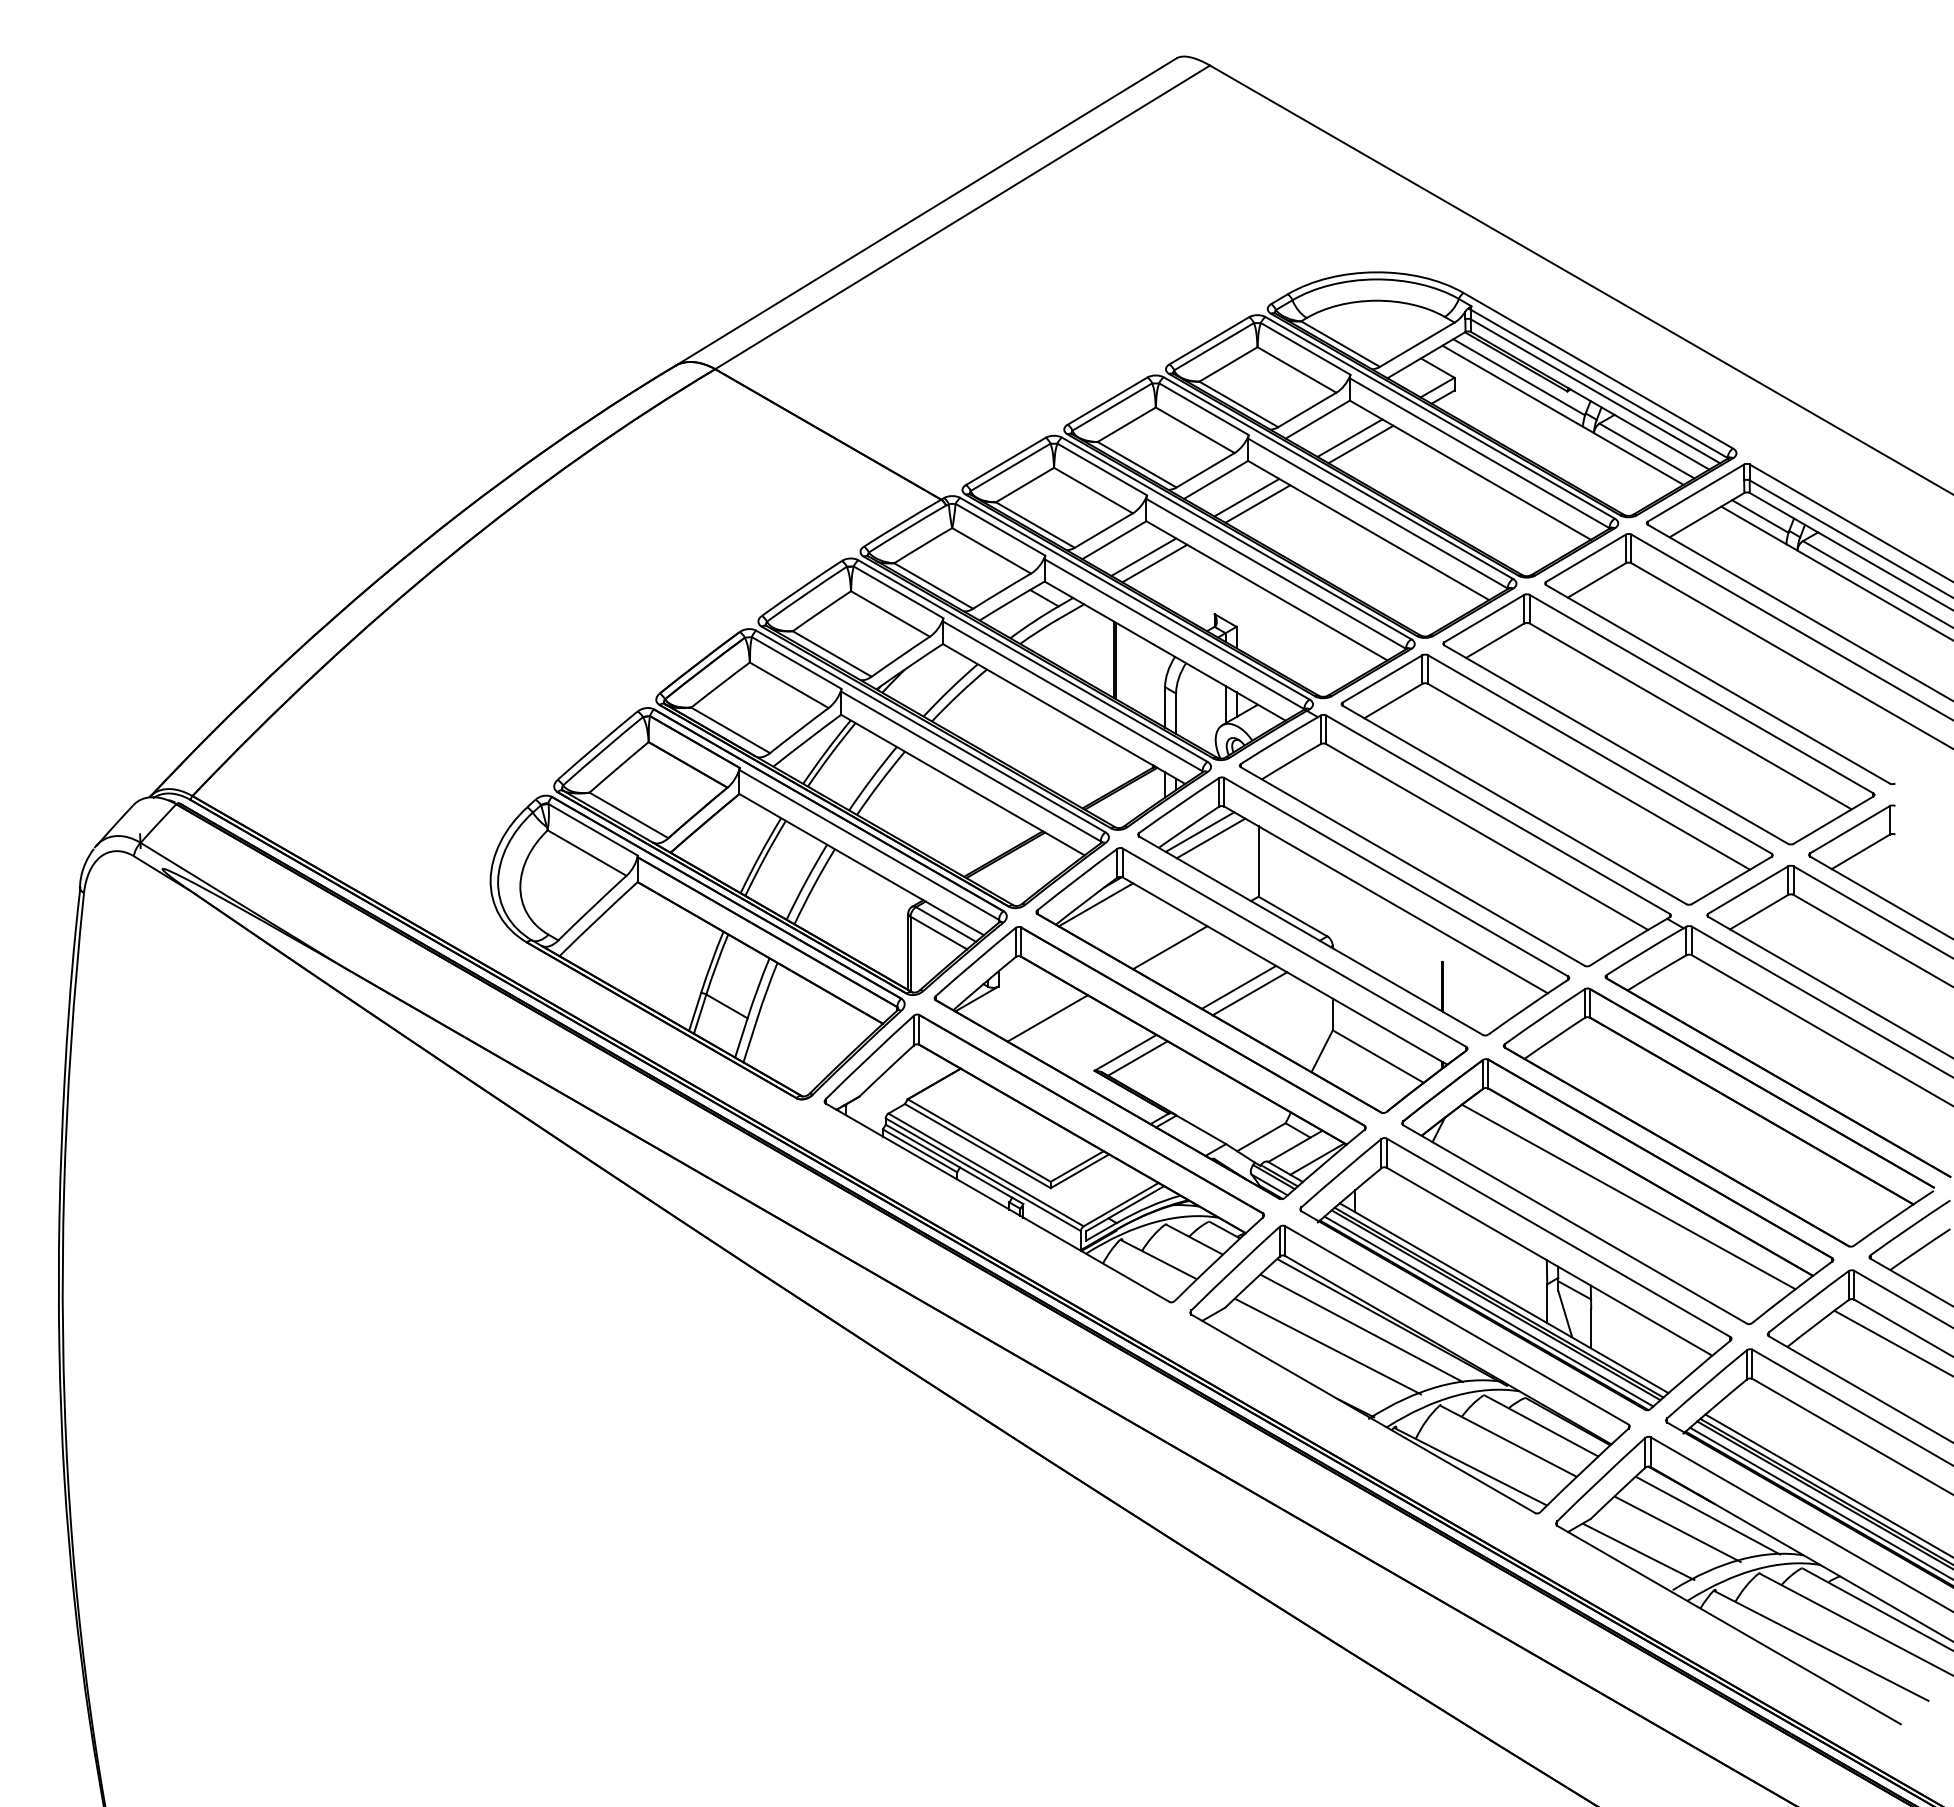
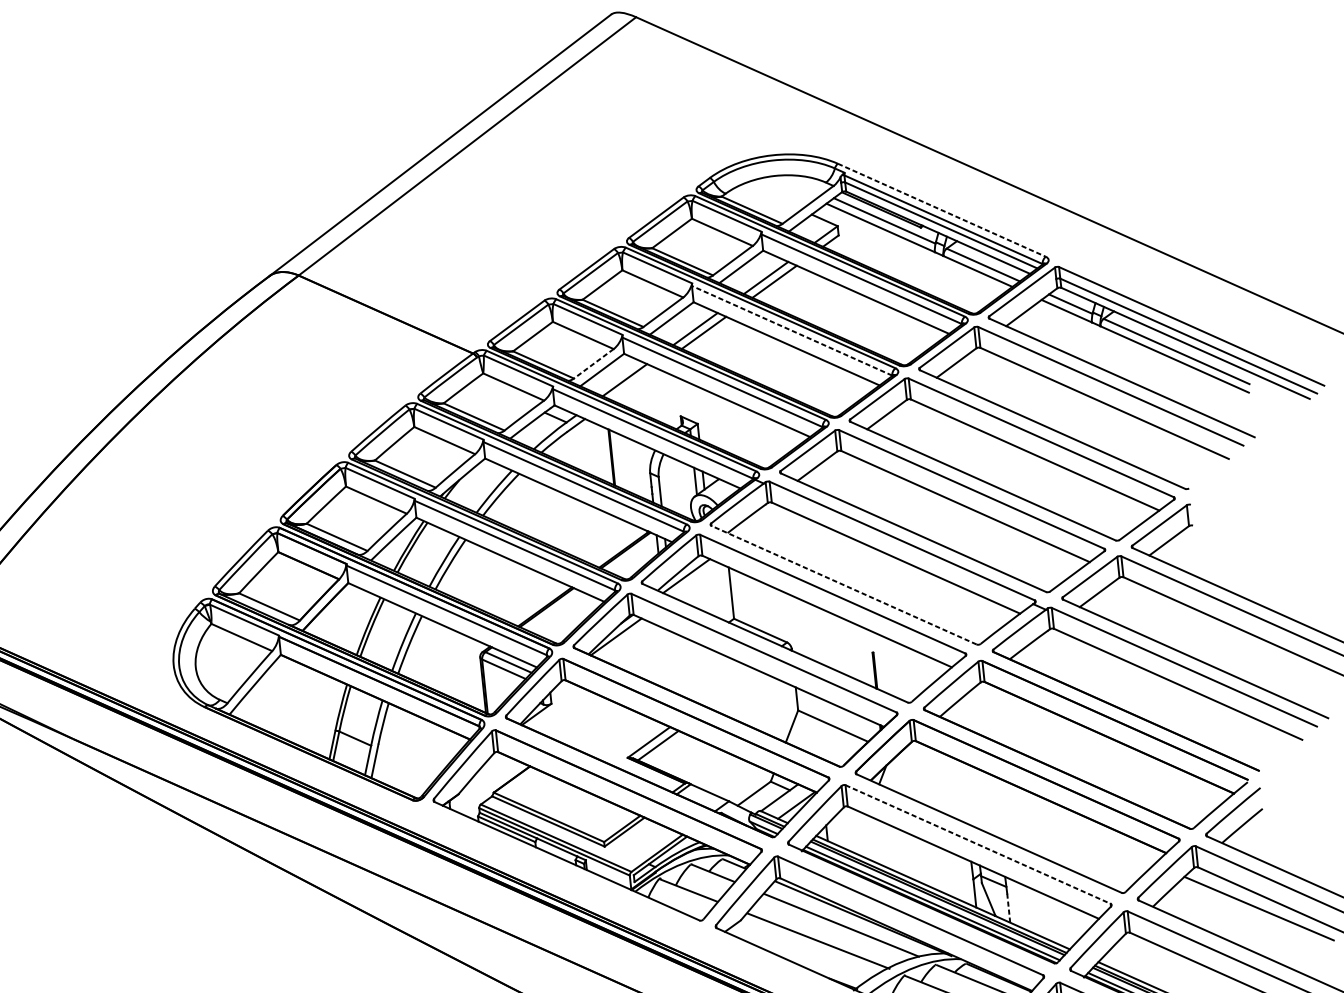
line: (1598, 370) -> (941, 210), solid -> dashed
line: (1377, 513) -> (791, 330), solid -> dashed
line: (1103, 530) -> (593, 363), solid -> dashed
line: (1154, 563) -> (633, 383), removed
line: (1210, 838) -> (694, 580), removed
line: (1412, 866) -> (843, 585), solid -> dashed
line: (1170, 947) -> (673, 662), removed
line: (1238, 986) -> (726, 685), removed
line: (1249, 993) -> (734, 689), removed
line: (1047, 1018) -> (589, 723), removed
line: (1628, 1196) -> (1025, 809), removed
line: (1558, 1238) -> (978, 845), solid -> dashed
line: (1591, 1328) -> (1008, 908), solid -> dashed

